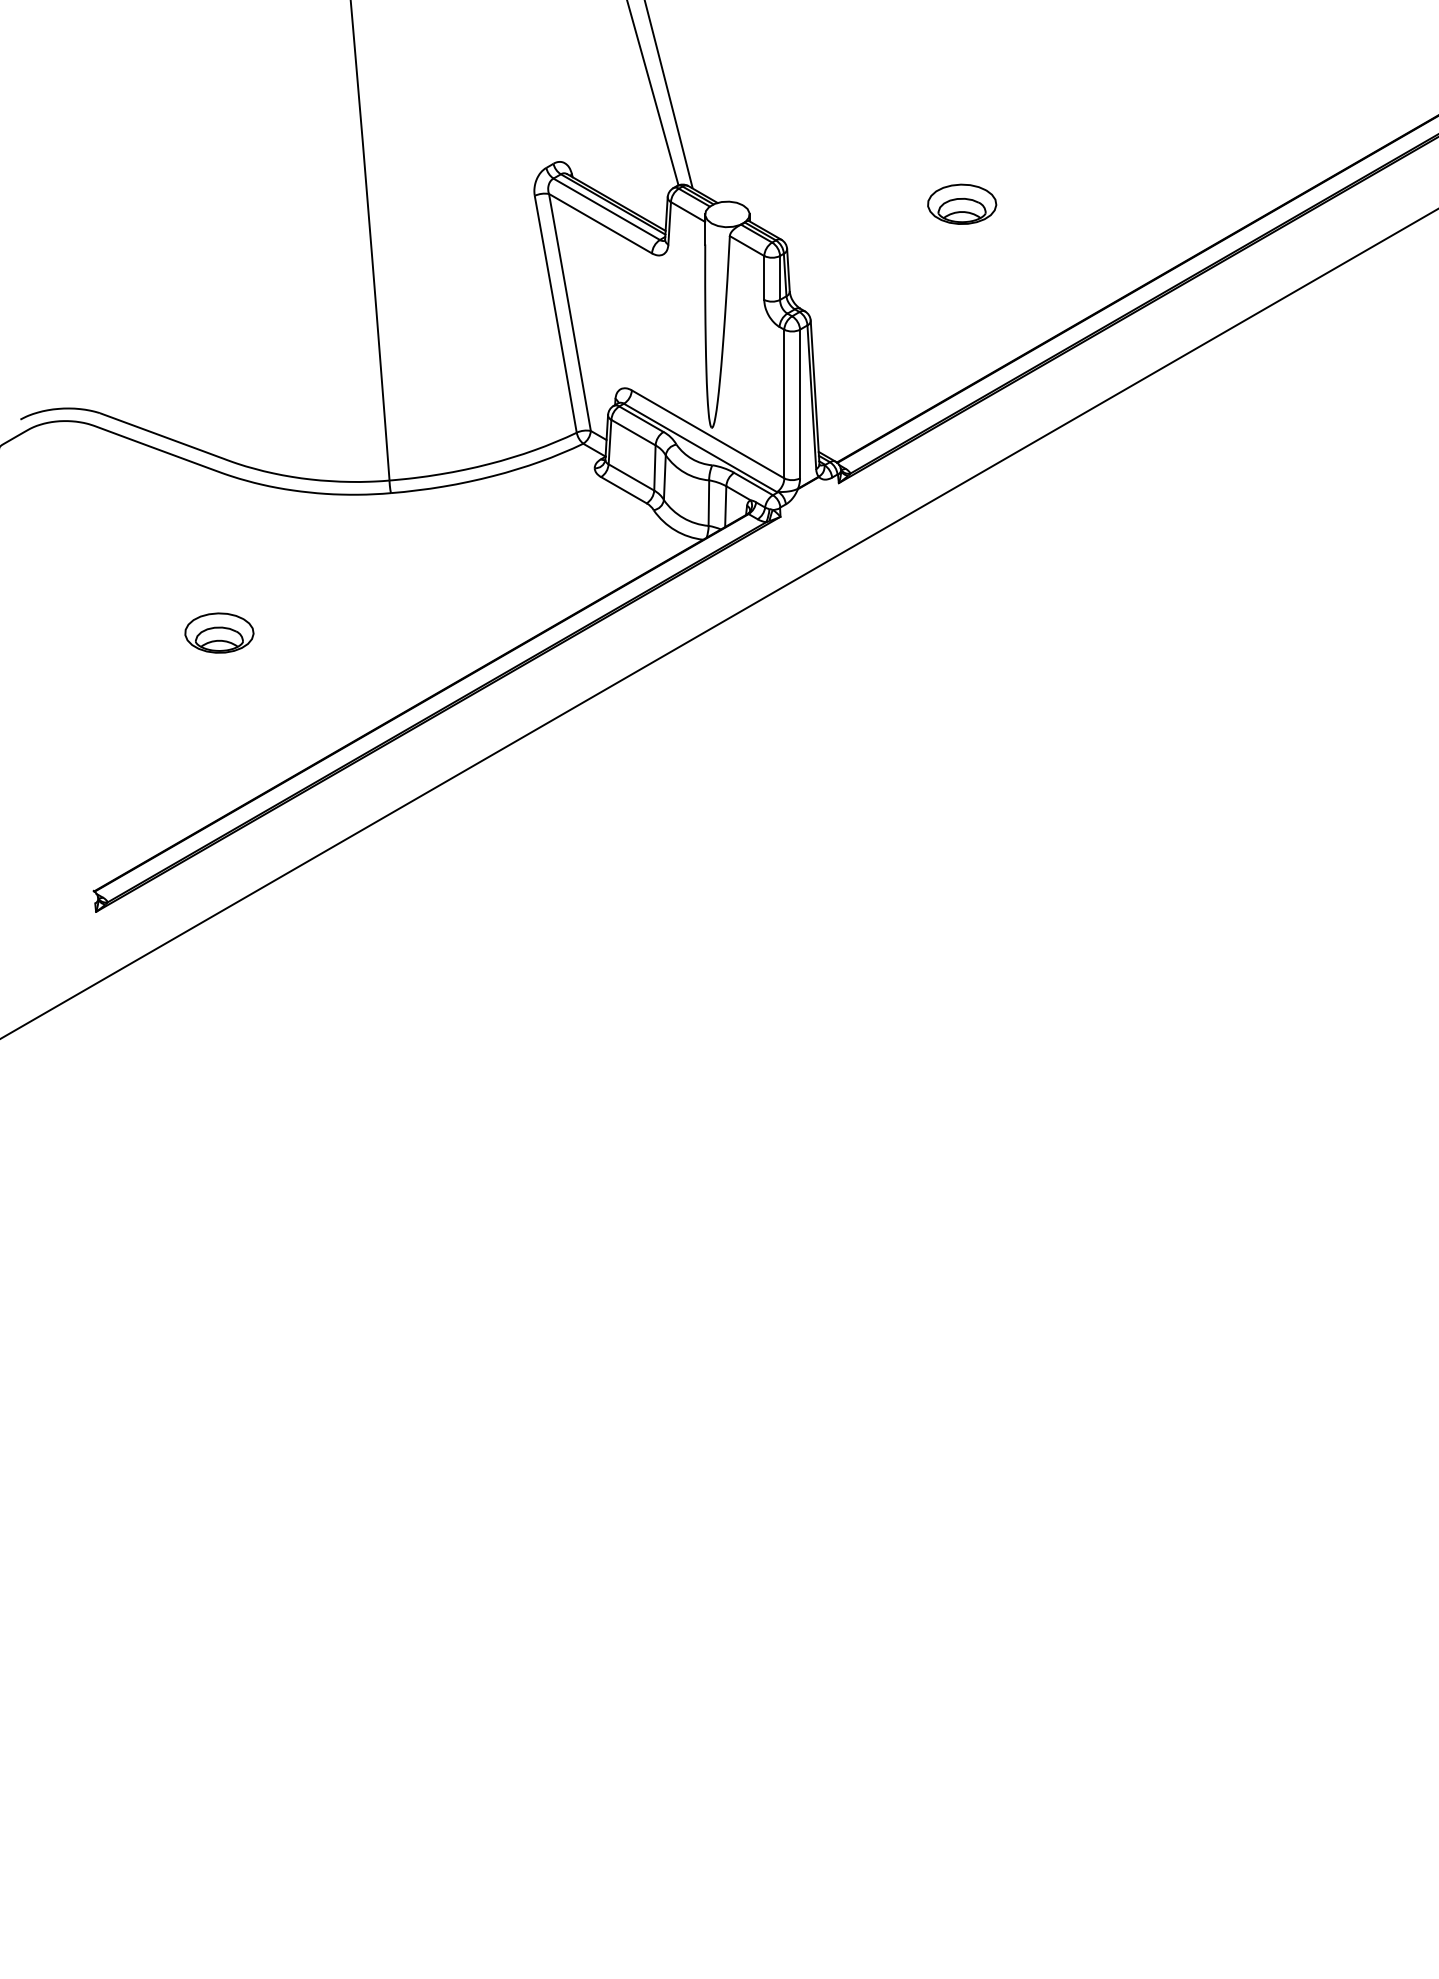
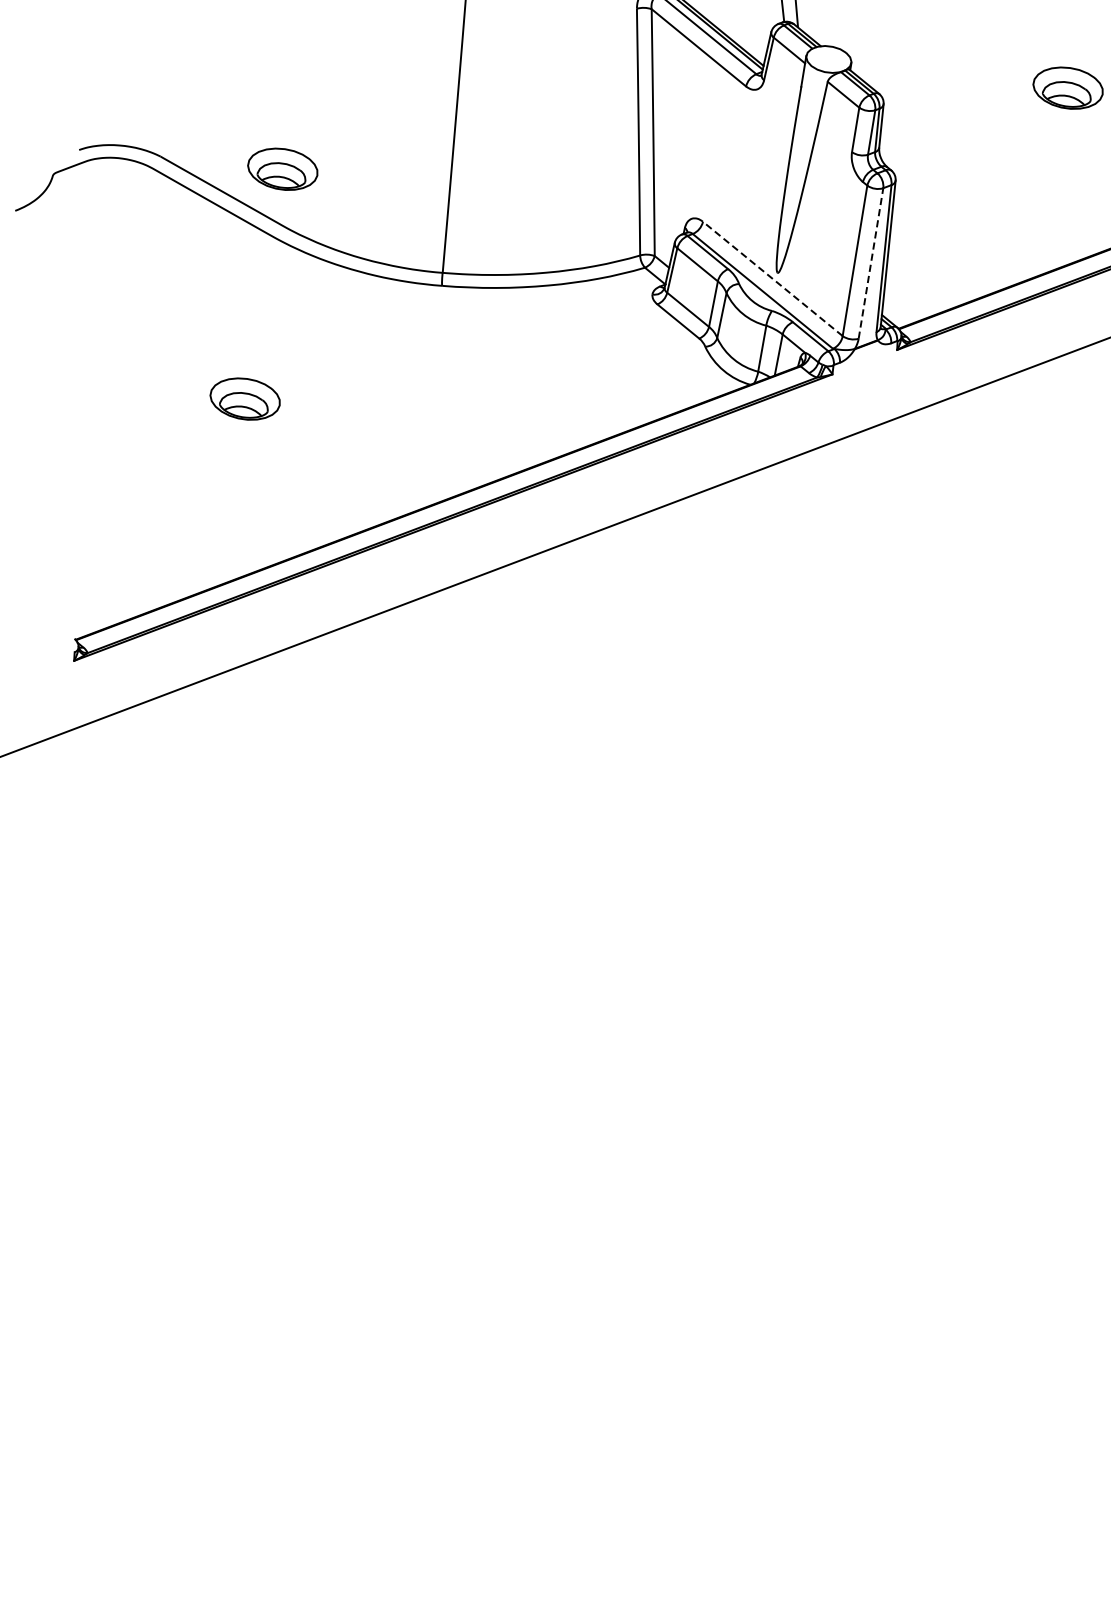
line: (800, 403) -> (871, 263), solid -> dashed
part: (219, 405) -> (283, 168), added
line: (708, 434) -> (773, 279), solid -> dashed

